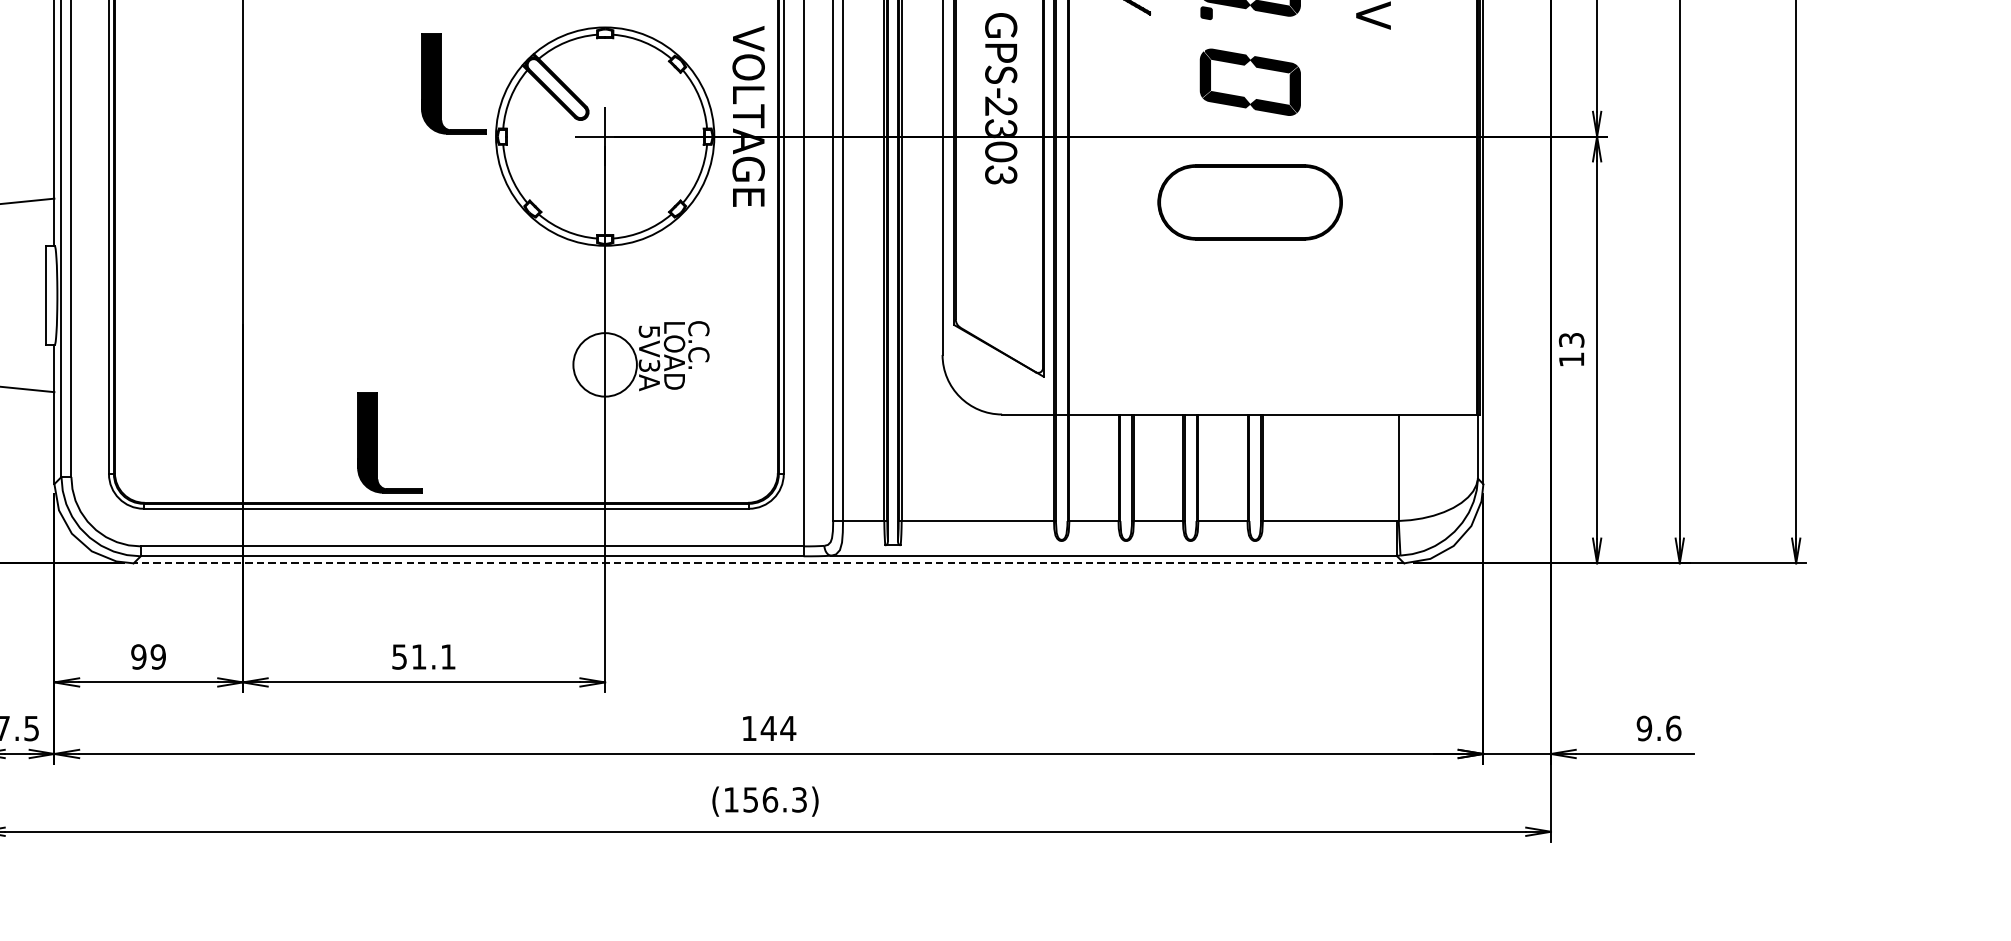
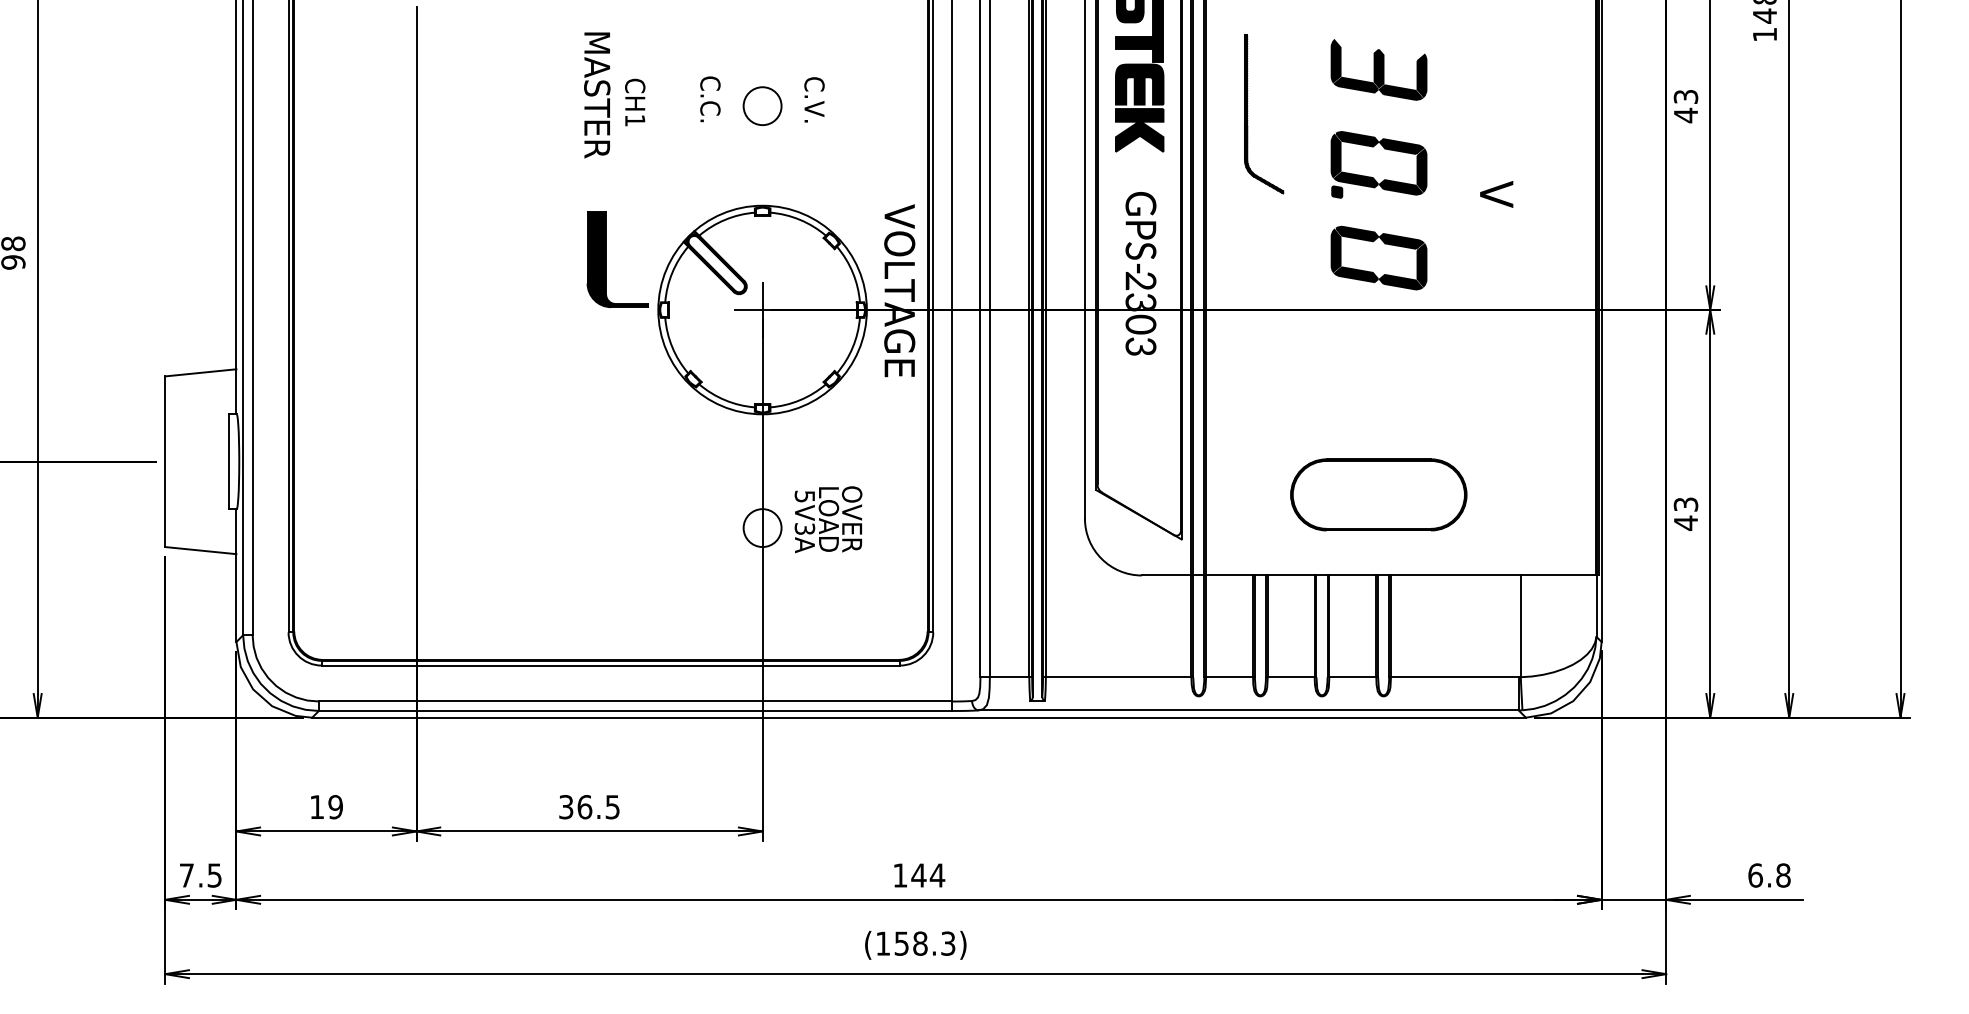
part: (1249, 202) -> (1378, 494), moved
text: (699, 359) -> (852, 522), C.C. -> OVER
text: (1571, 359) -> (1685, 522), 13 -> 43
circle: (605, 365) -> (762, 528), size x0.62
part: (377, 442) -> (545, 602), removed
line: (769, 563) -> (919, 717), dashed -> solid
text: (138, 657) -> (316, 807), 99 -> 19
text: (423, 657) -> (589, 807), 51.1 -> 36.5
text: (1659, 728) -> (1769, 875), 9.6 -> 6.8
text: (770, 799) -> (920, 943), (156.3) -> (158.3)

